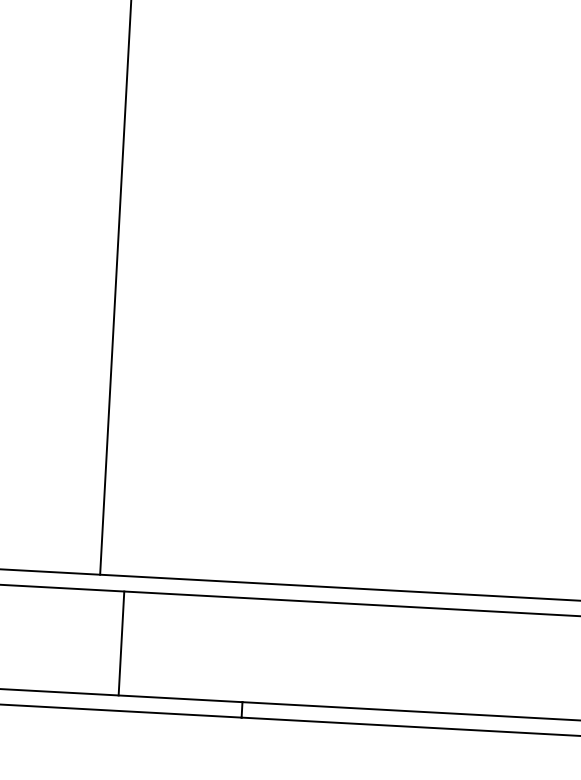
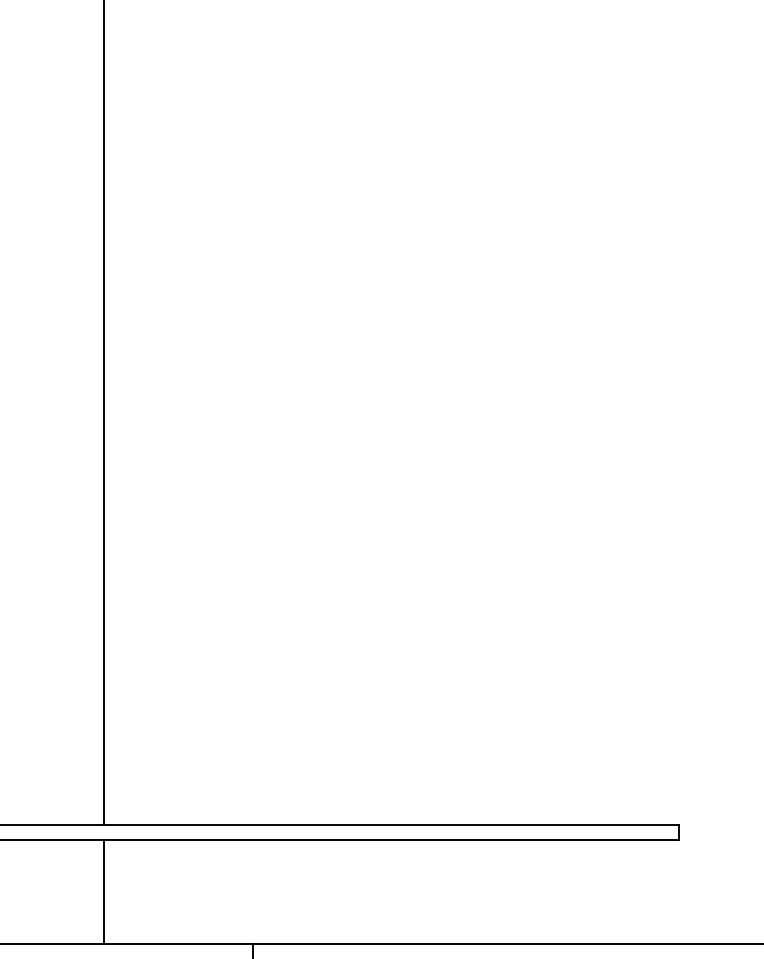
line: (121, 643) -> (103, 892), moved

